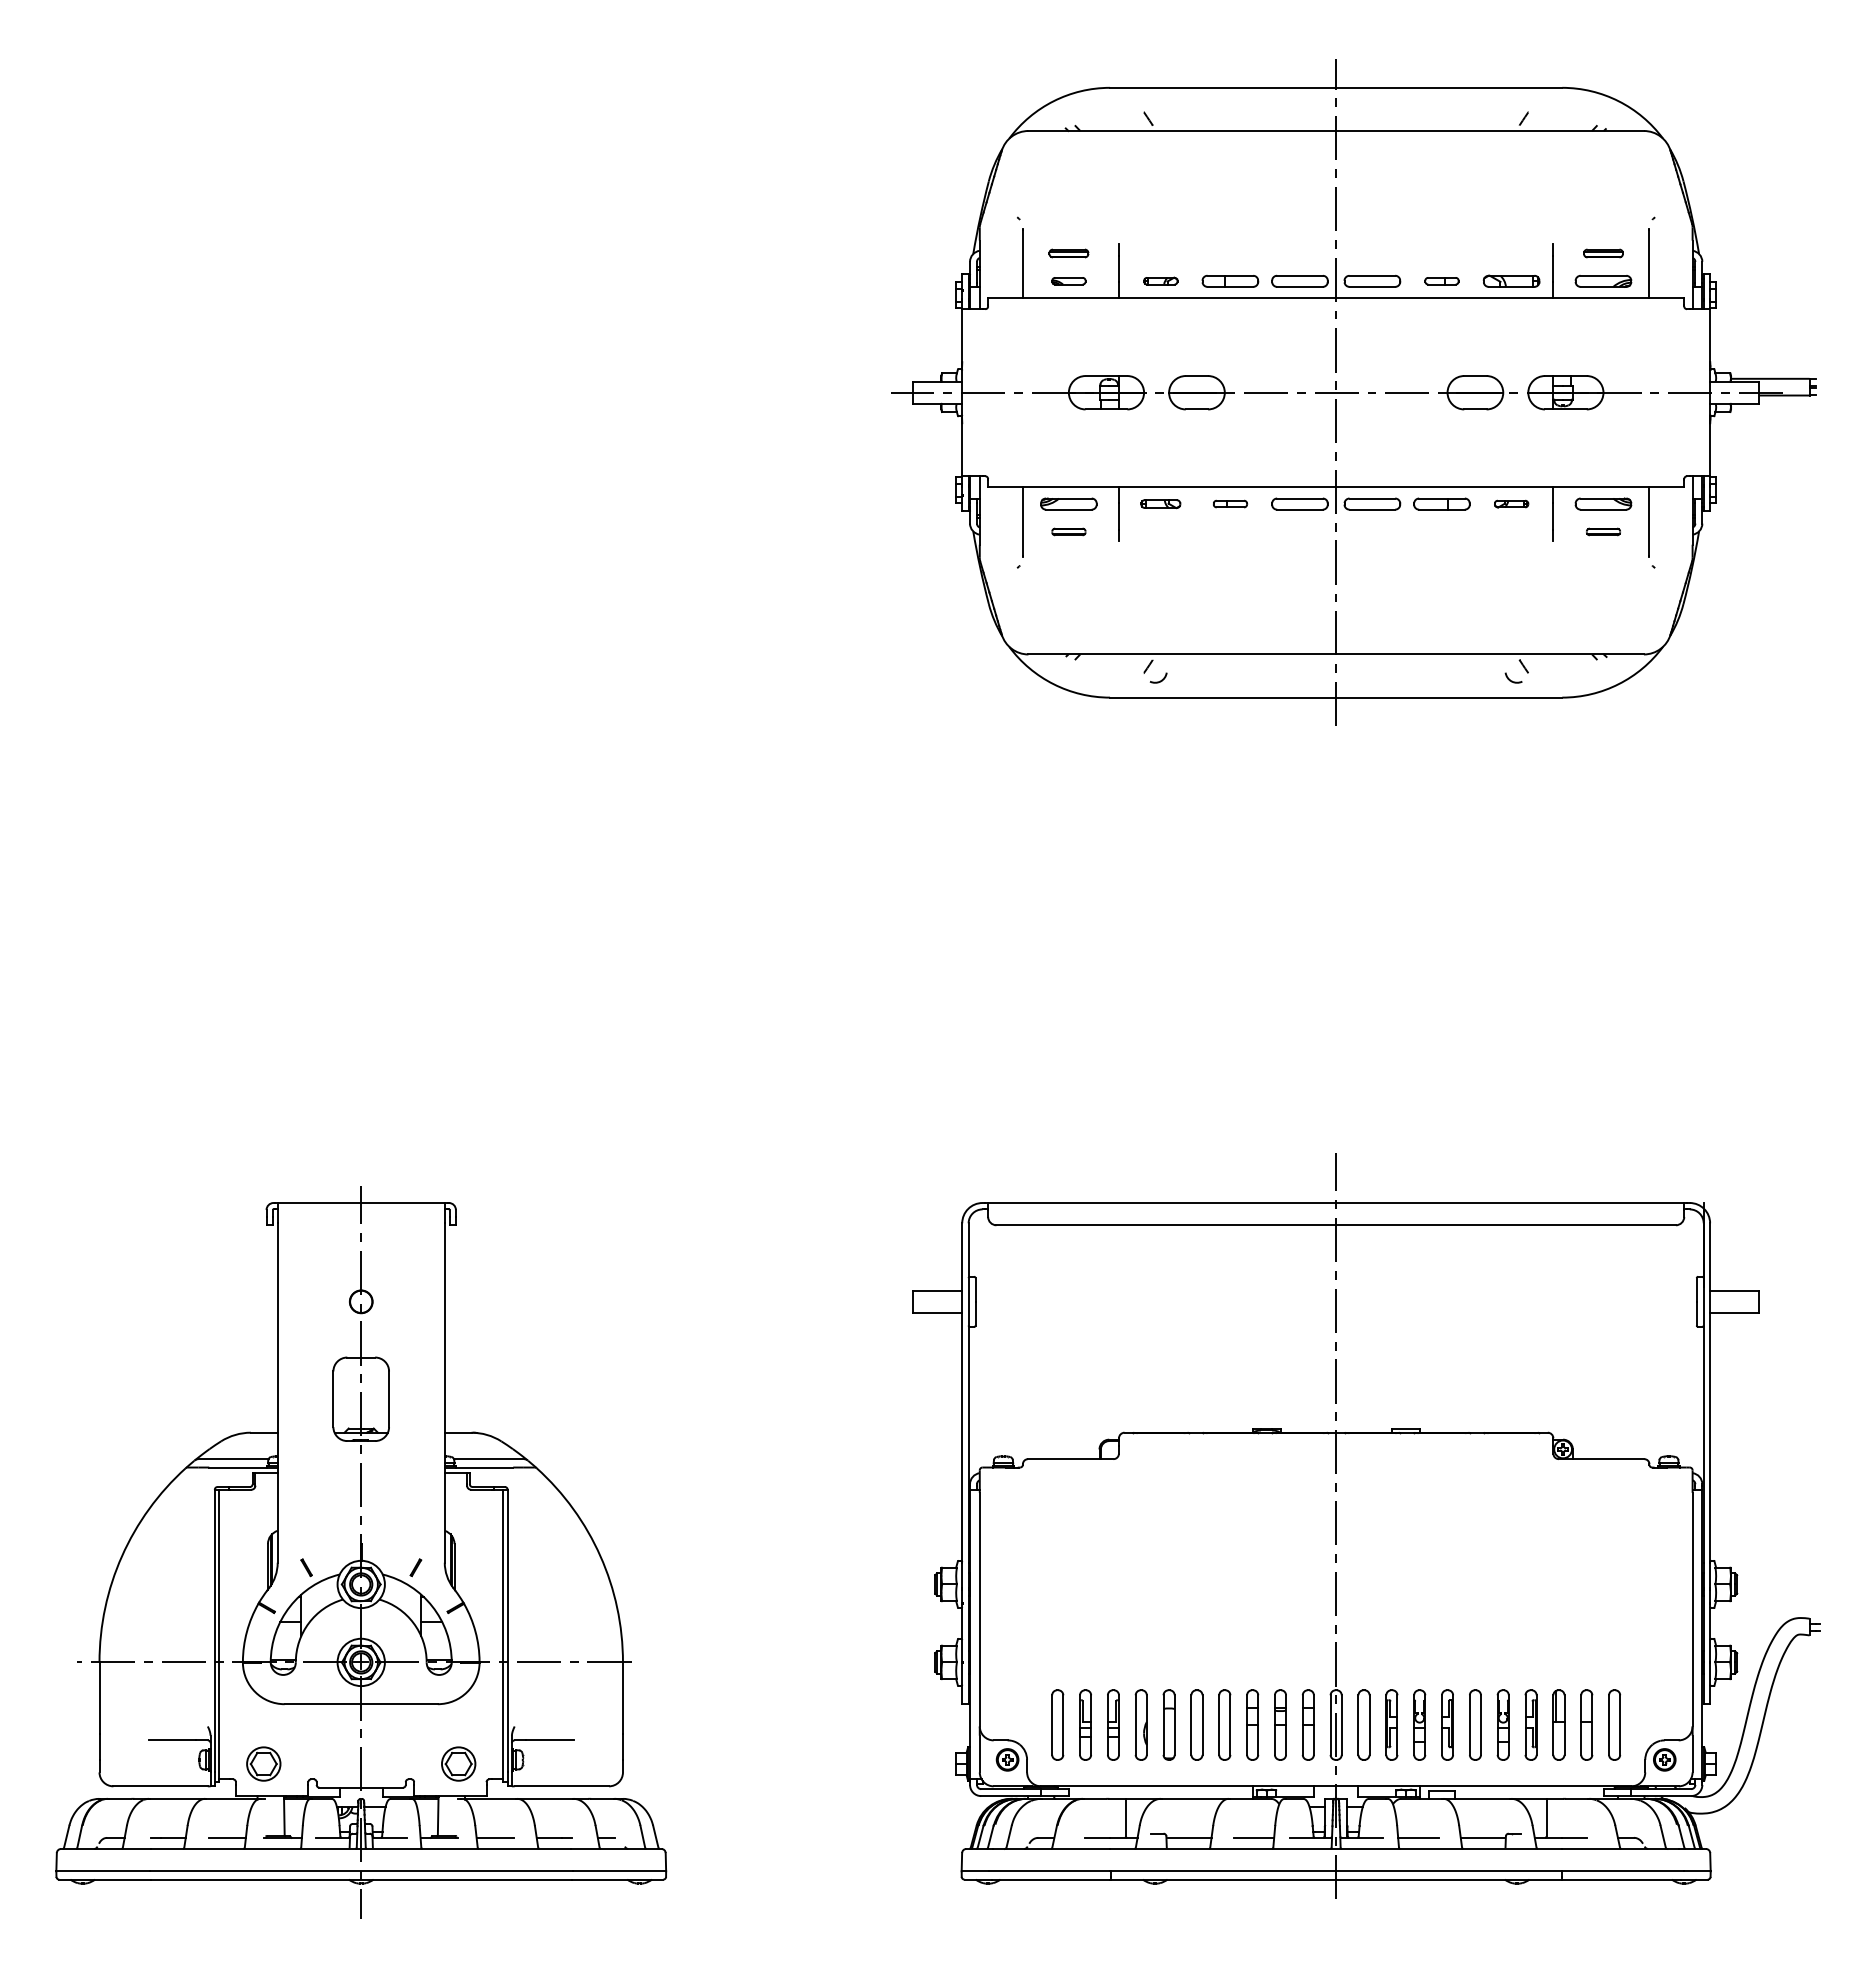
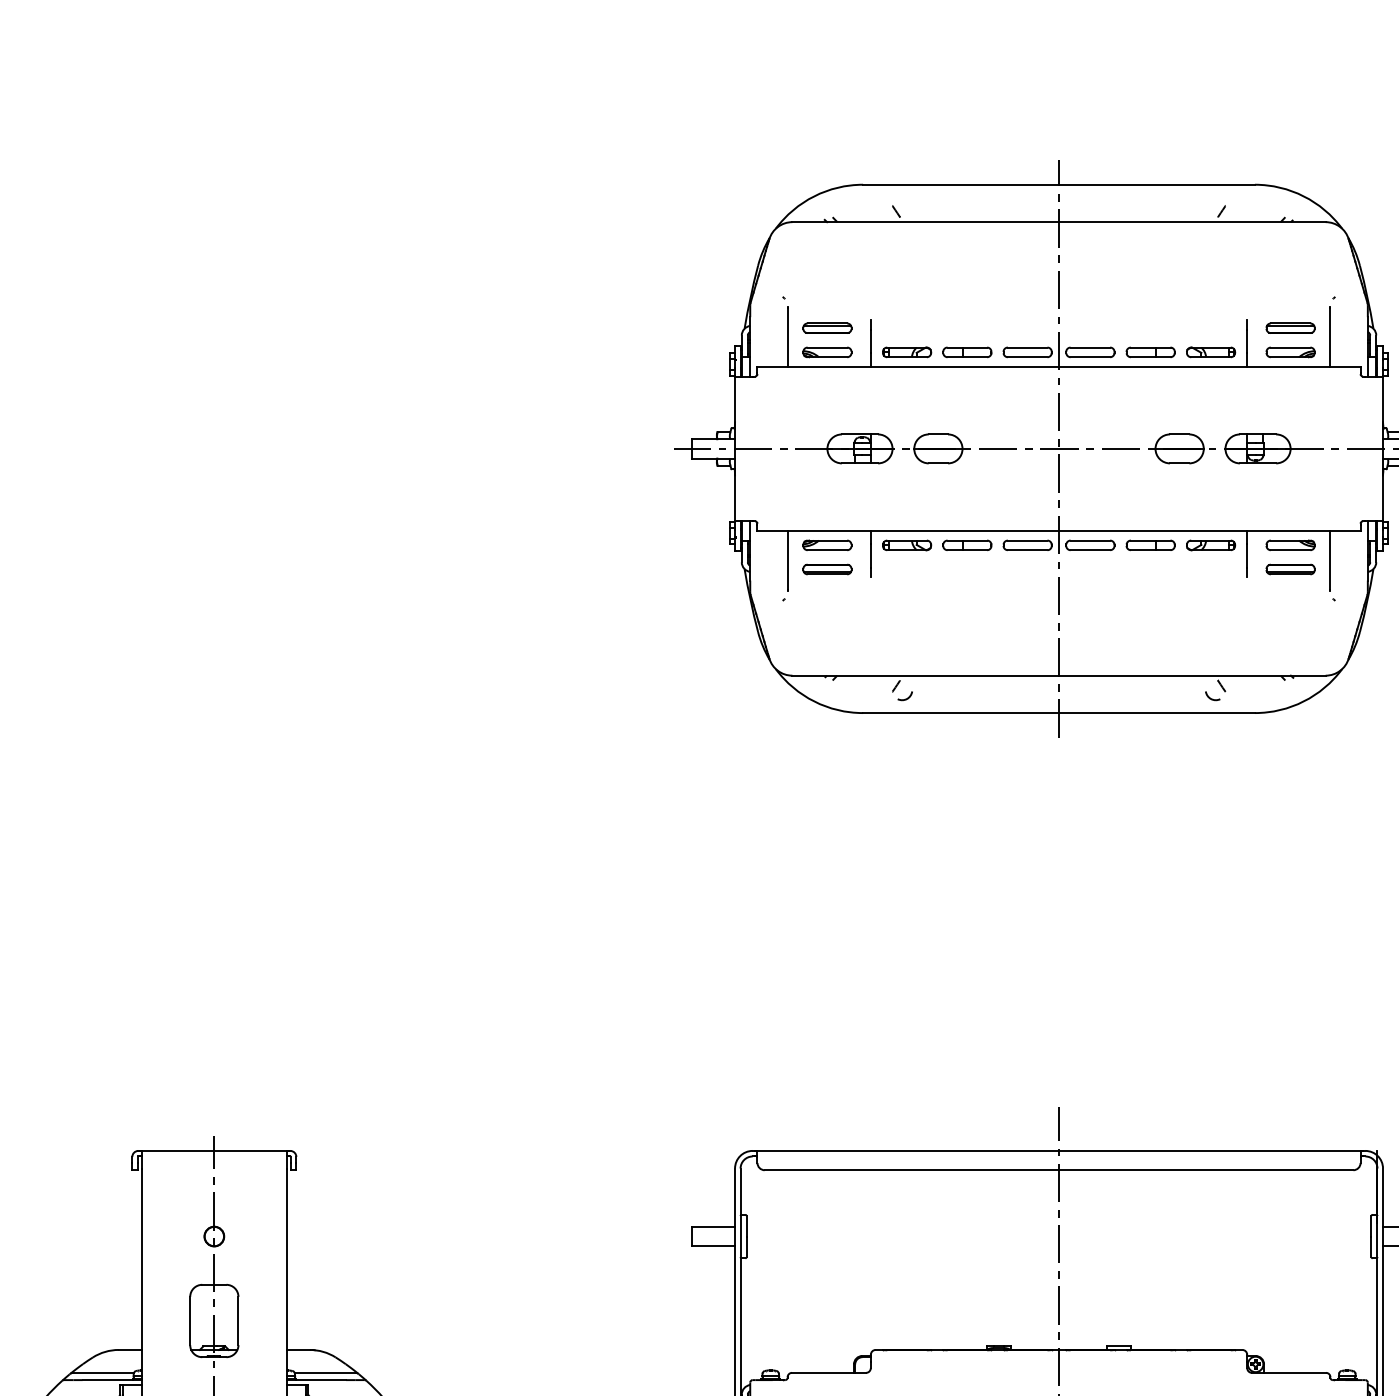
part: (1068, 253) -> (827, 328), size x1.43
part: (1603, 253) -> (1290, 328), size x1.43
part: (1068, 280) -> (827, 351), size x1.67
part: (1160, 280) -> (906, 351), size x1.67
part: (1441, 280) -> (1150, 351), size x1.67
part: (1160, 503) -> (906, 544), size x1.43
part: (1230, 503) -> (967, 544), size x1.67
part: (1511, 503) -> (1210, 544), size x1.67
part: (1068, 531) -> (827, 569), size x1.67
part: (1603, 531) -> (1290, 569), size x1.67

